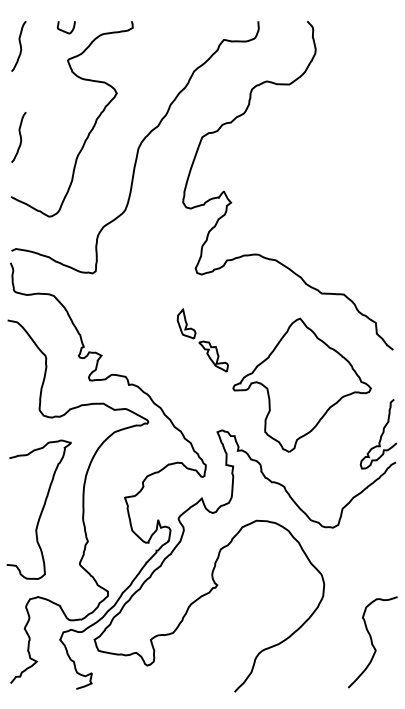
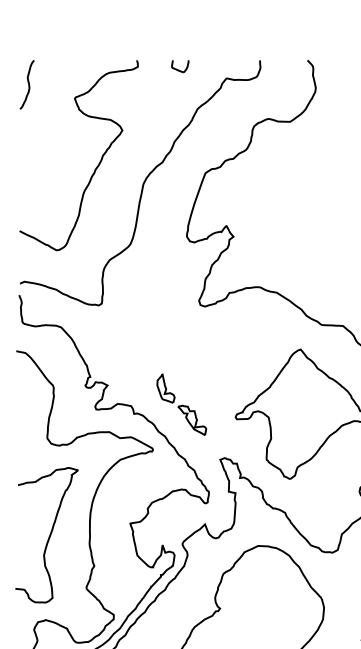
part: (65, 27) -> (179, 66), moved
curve: (19, 136) -> (27, 172), removed
part: (202, 340) -> (181, 404), moved

